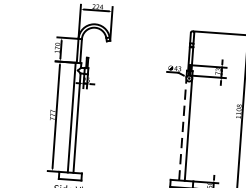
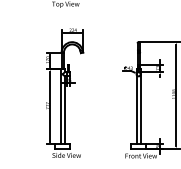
line: (182, 129) -> (136, 109), dashed -> solid

